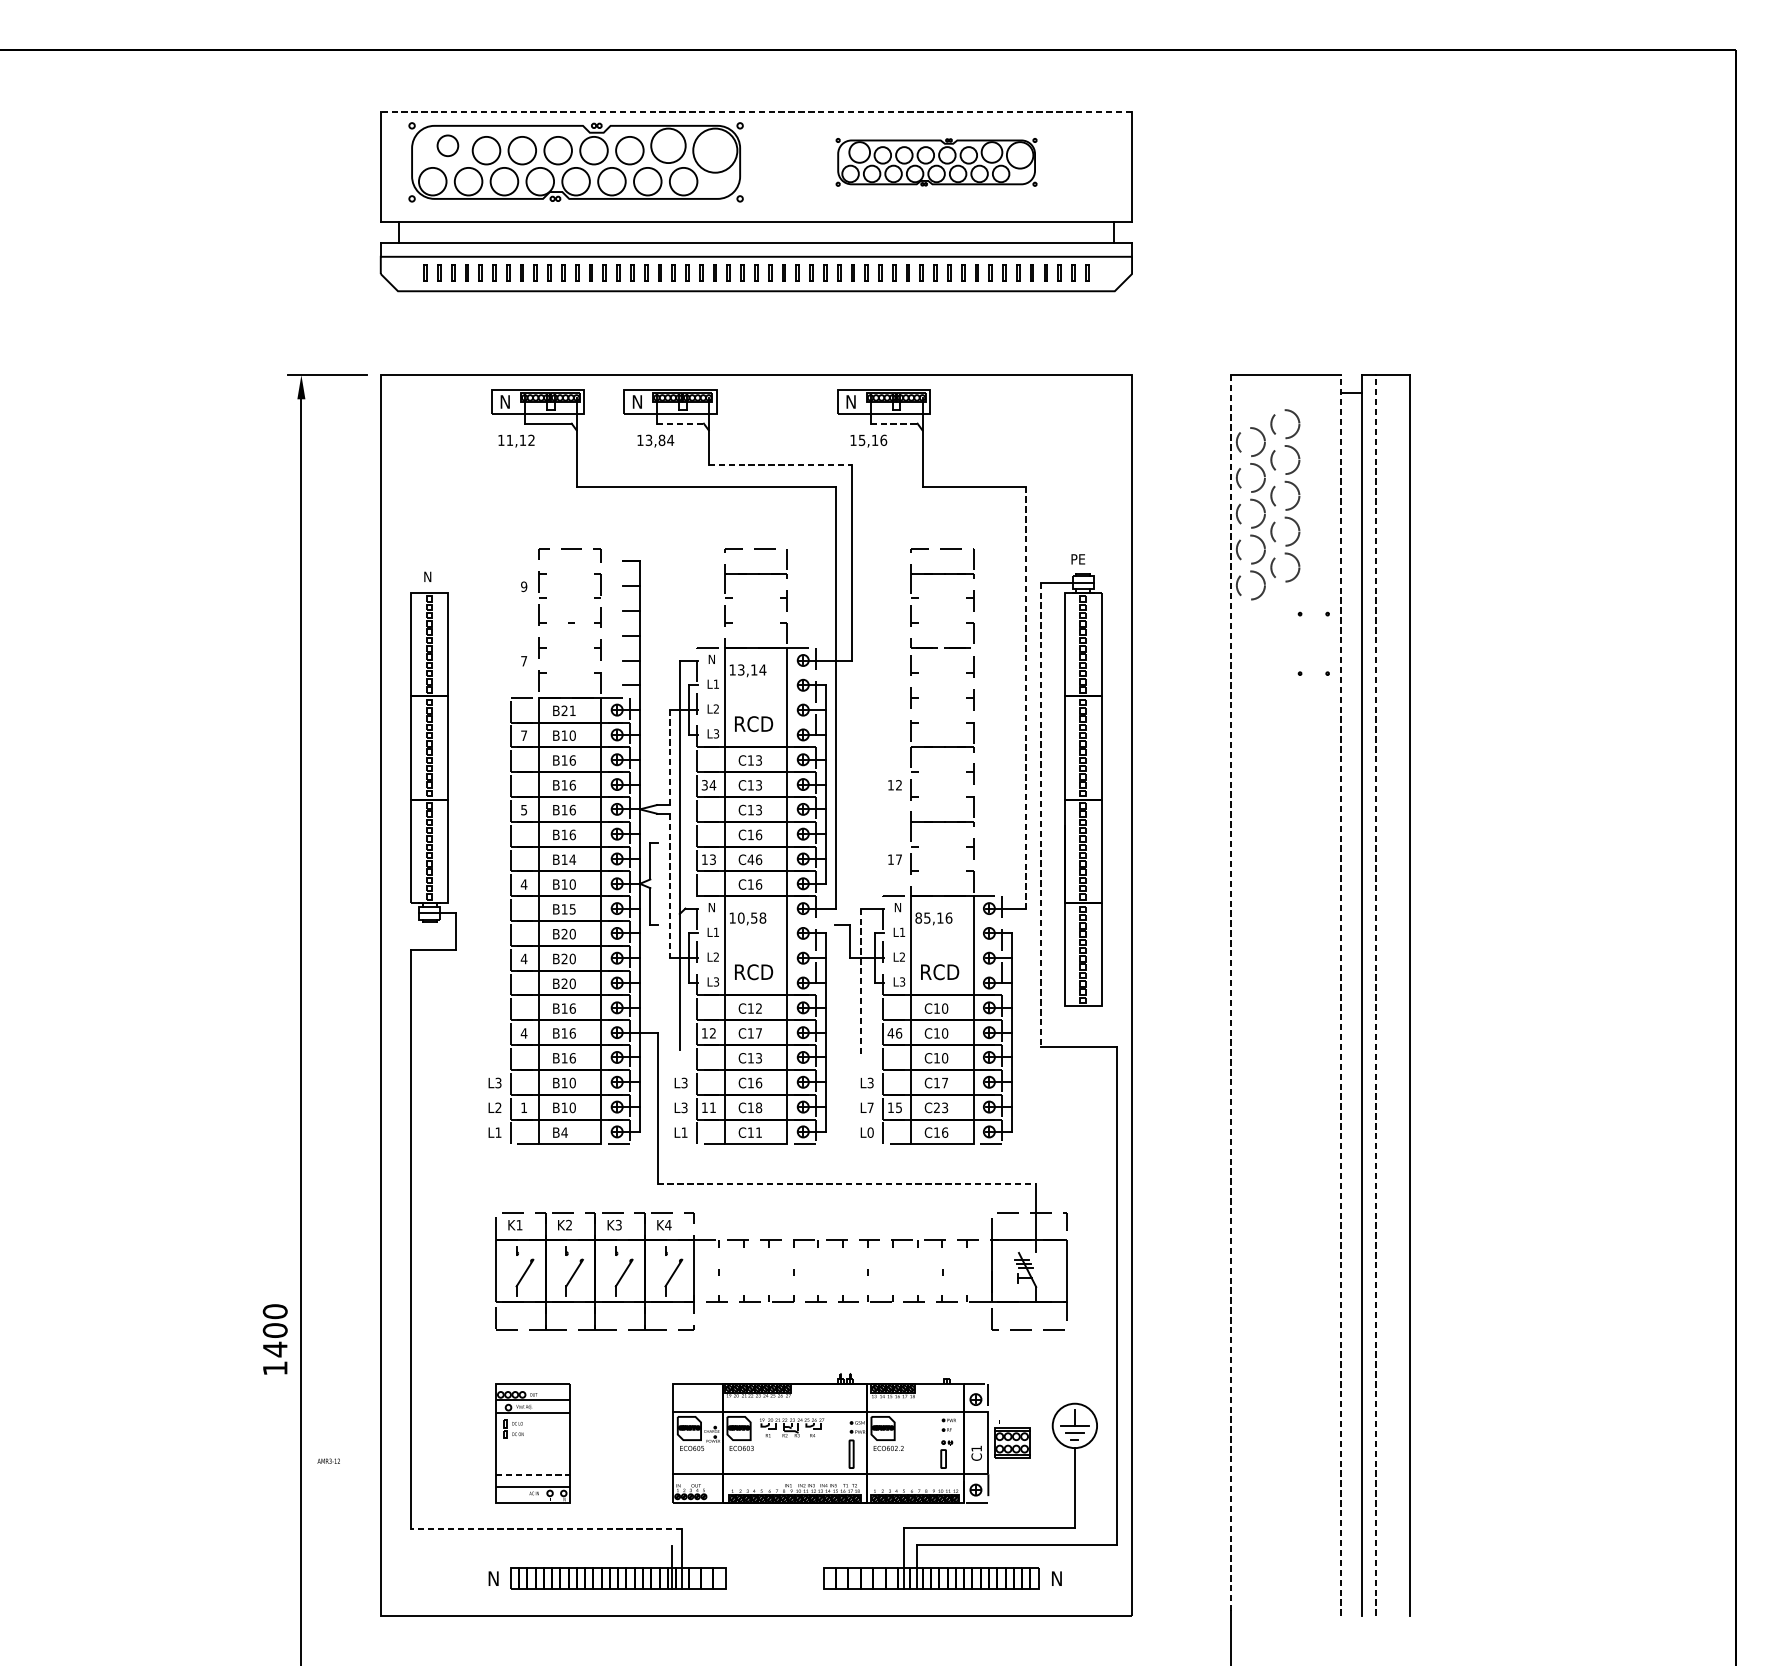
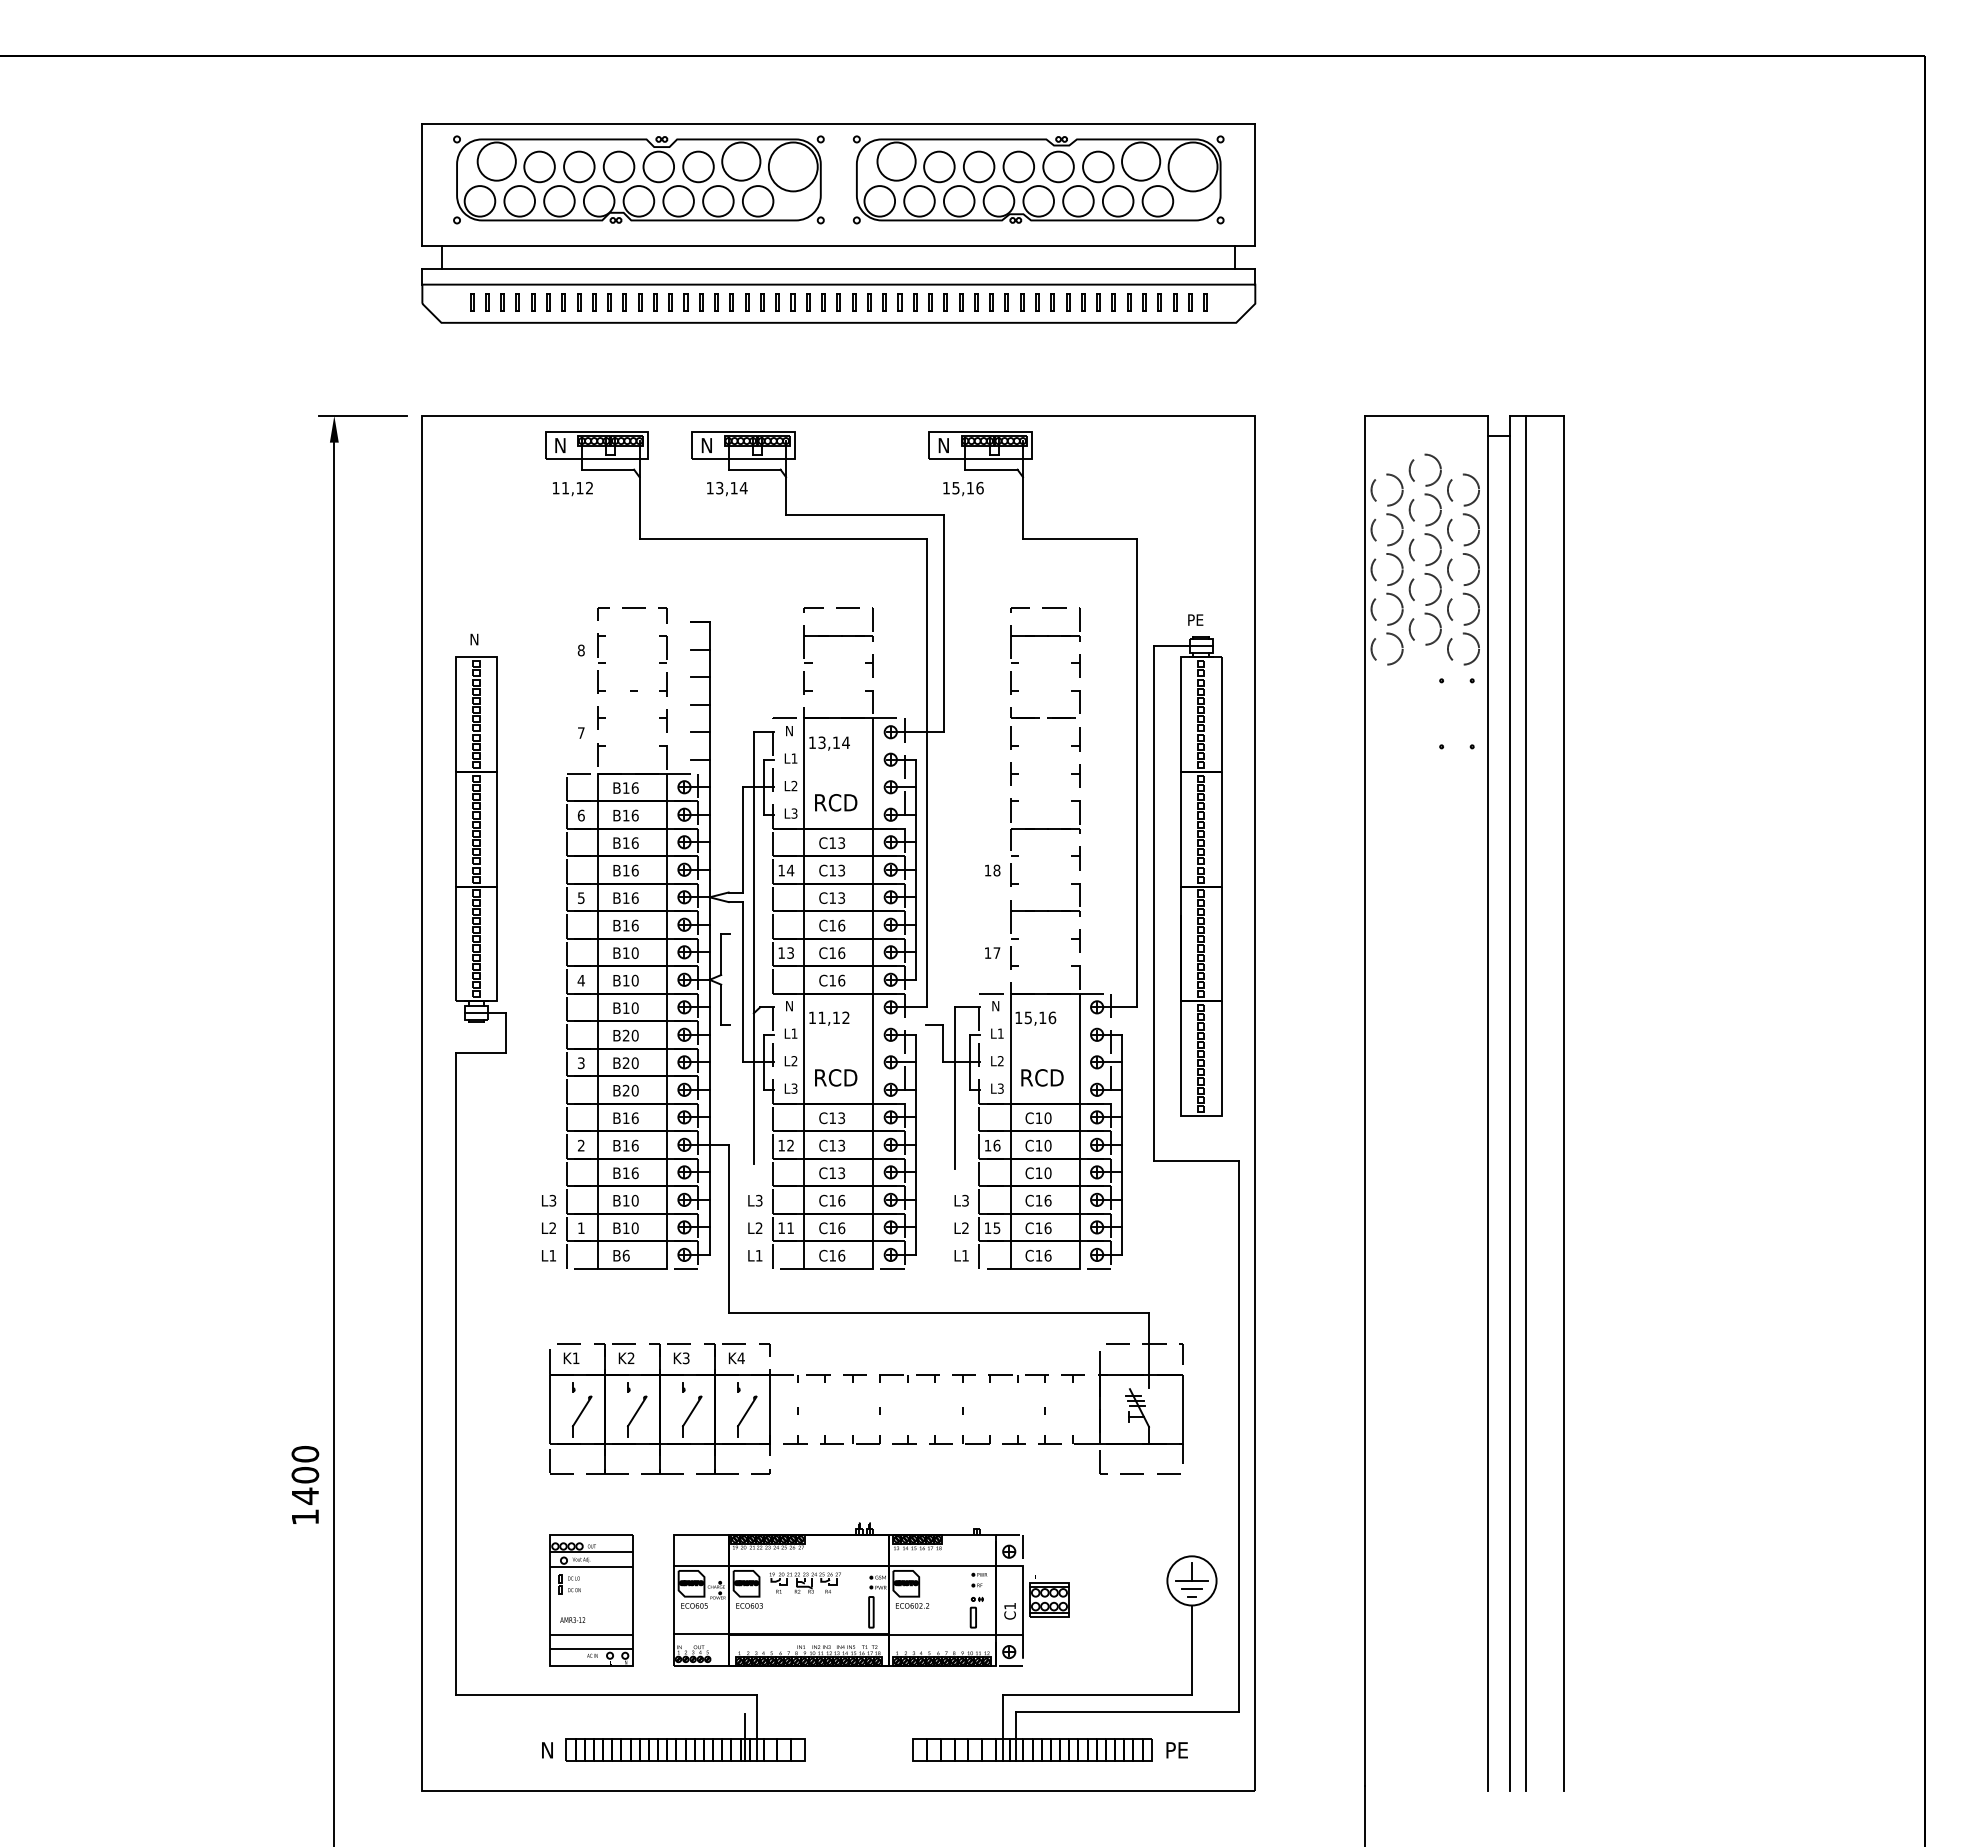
line: (756, 112) -> (838, 124), dashed -> solid
circle: (447, 145) -> (496, 161), size x1.67
part: (936, 161) -> (1038, 179), size x1.67
line: (681, 423) -> (755, 469), dashed -> solid
line: (895, 423) -> (992, 469), dashed -> solid
text: (661, 439) -> (733, 487), 13,84 -> 13,14
line: (780, 465) -> (865, 515), dashed -> solid
part: (1309, 505) -> (1452, 560), added
text: (523, 586) -> (580, 650), 9 -> 8
line: (1025, 697) -> (1137, 773), dashed -> solid
text: (568, 710) -> (630, 787), B21 -> B16
text: (523, 735) -> (580, 815), 7 -> 6
text: (573, 735) -> (635, 815), B10 -> B16
line: (670, 757) -> (743, 839), dashed -> solid
text: (704, 785) -> (781, 870), 34 -> 14
text: (898, 785) -> (996, 870), 12 -> 18
line: (1041, 814) -> (1154, 903), dashed -> solid
text: (750, 859) -> (832, 952), C46 -> C16
text: (572, 860) -> (634, 953), B14 -> B10
line: (670, 886) -> (743, 982), dashed -> solid
text: (572, 908) -> (634, 1007), B15 -> B10
text: (751, 917) -> (833, 1017), 10,58 -> 11,12
text: (918, 917) -> (1018, 1017), 85,16 -> 15,16
text: (523, 959) -> (580, 1063), 4 -> 3
line: (860, 981) -> (954, 1088), dashed -> solid
line: (1231, 992) -> (1365, 1100), dashed -> solid
line: (1341, 995) -> (1487, 1103), dashed -> solid
line: (1375, 995) -> (1525, 1103), dashed -> solid
text: (758, 1008) -> (841, 1118), C12 -> C13
text: (523, 1033) -> (580, 1145), 4 -> 2
text: (758, 1033) -> (841, 1145), C17 -> C13
text: (890, 1033) -> (987, 1145), 46 -> 16
text: (944, 1082) -> (1047, 1200), C17 -> C16
text: (758, 1107) -> (841, 1227), C18 -> C16
text: (870, 1107) -> (965, 1227), L7 -> L2
text: (683, 1108) -> (758, 1228), L3 -> L2
text: (940, 1108) -> (1043, 1228), C23 -> C16
text: (564, 1132) -> (625, 1255), B4 -> B6
text: (758, 1132) -> (841, 1255), C11 -> C16
text: (870, 1132) -> (965, 1255), L0 -> L1
line: (847, 1183) -> (939, 1312), dashed -> solid
part: (851, 1438) -> (871, 1594), moved
text: (328, 1460) -> (572, 1619), moved
line: (533, 1475) -> (591, 1635), dashed -> solid
line: (545, 1529) -> (605, 1695), dashed -> solid
text: (1061, 1578) -> (1177, 1750), N -> PE

